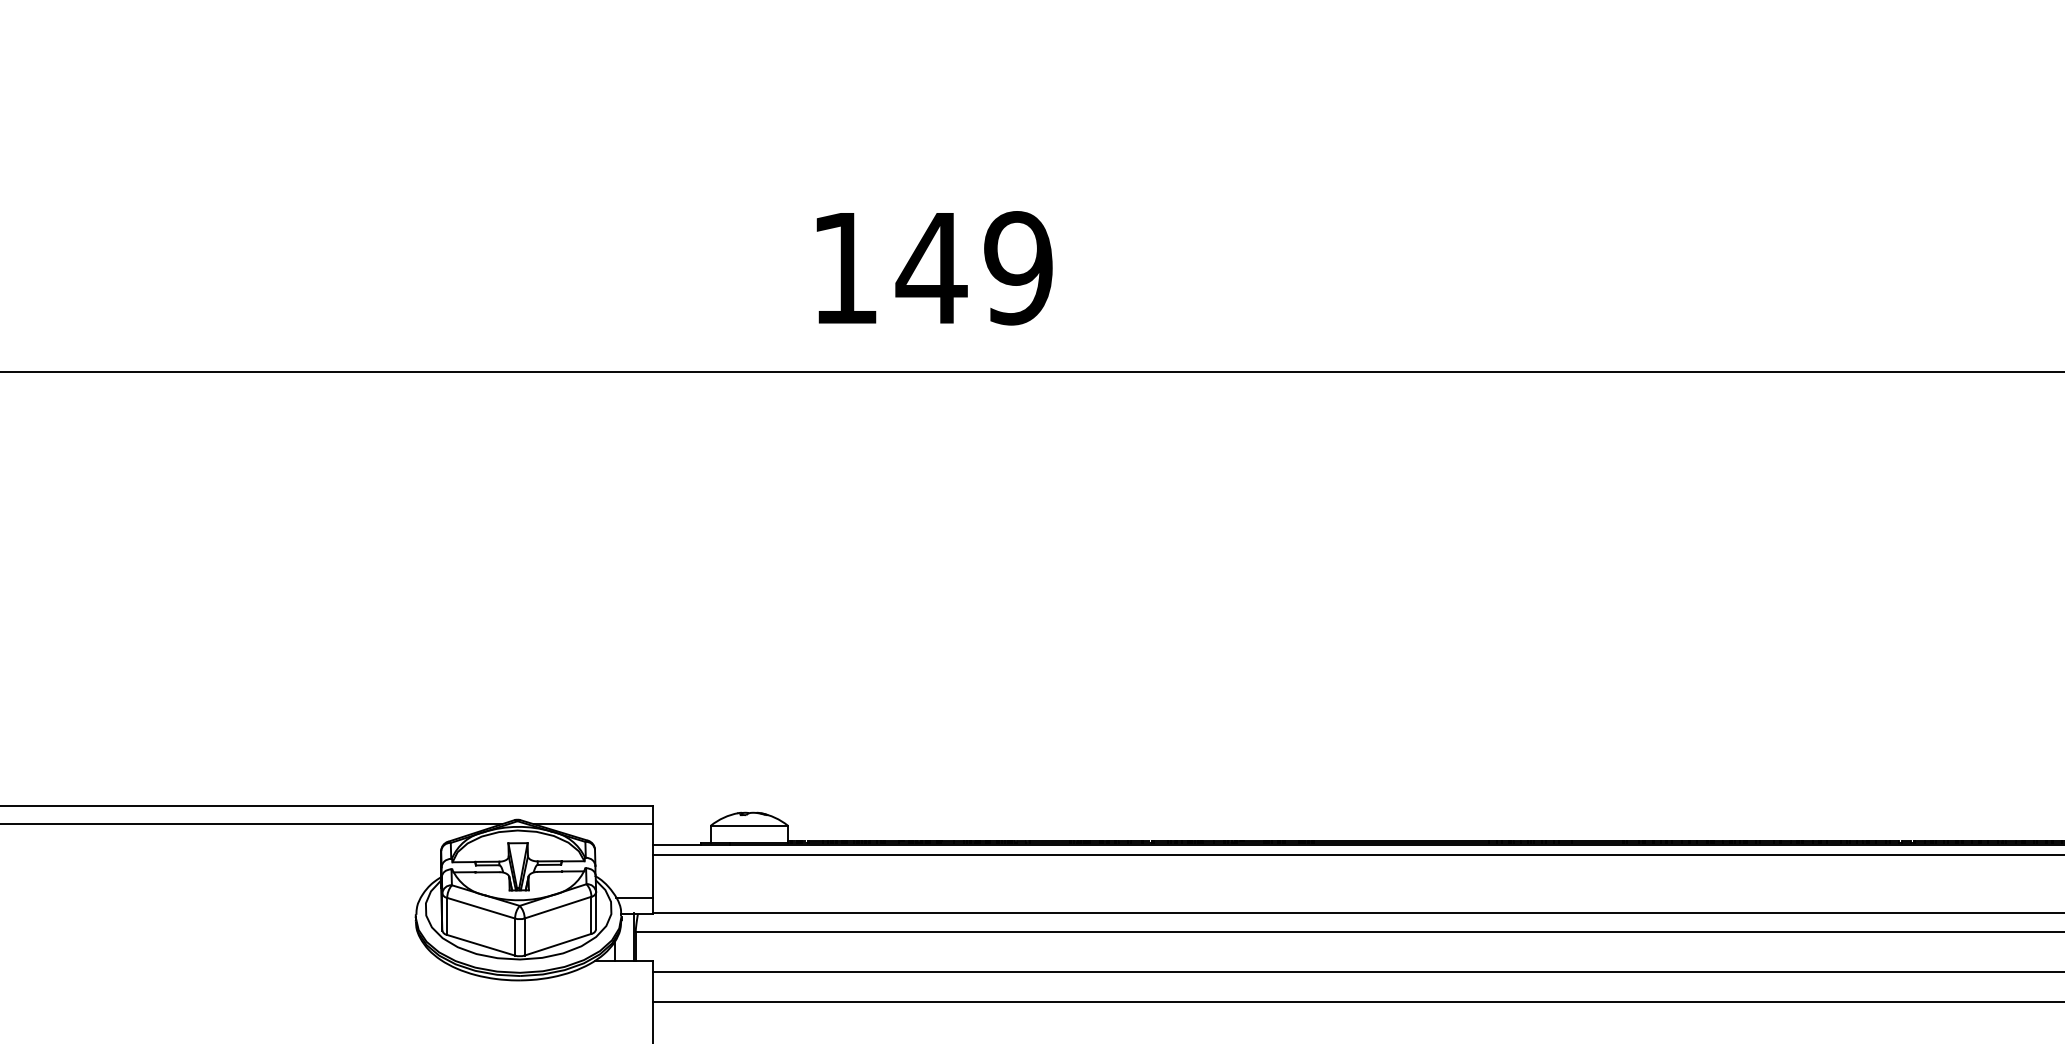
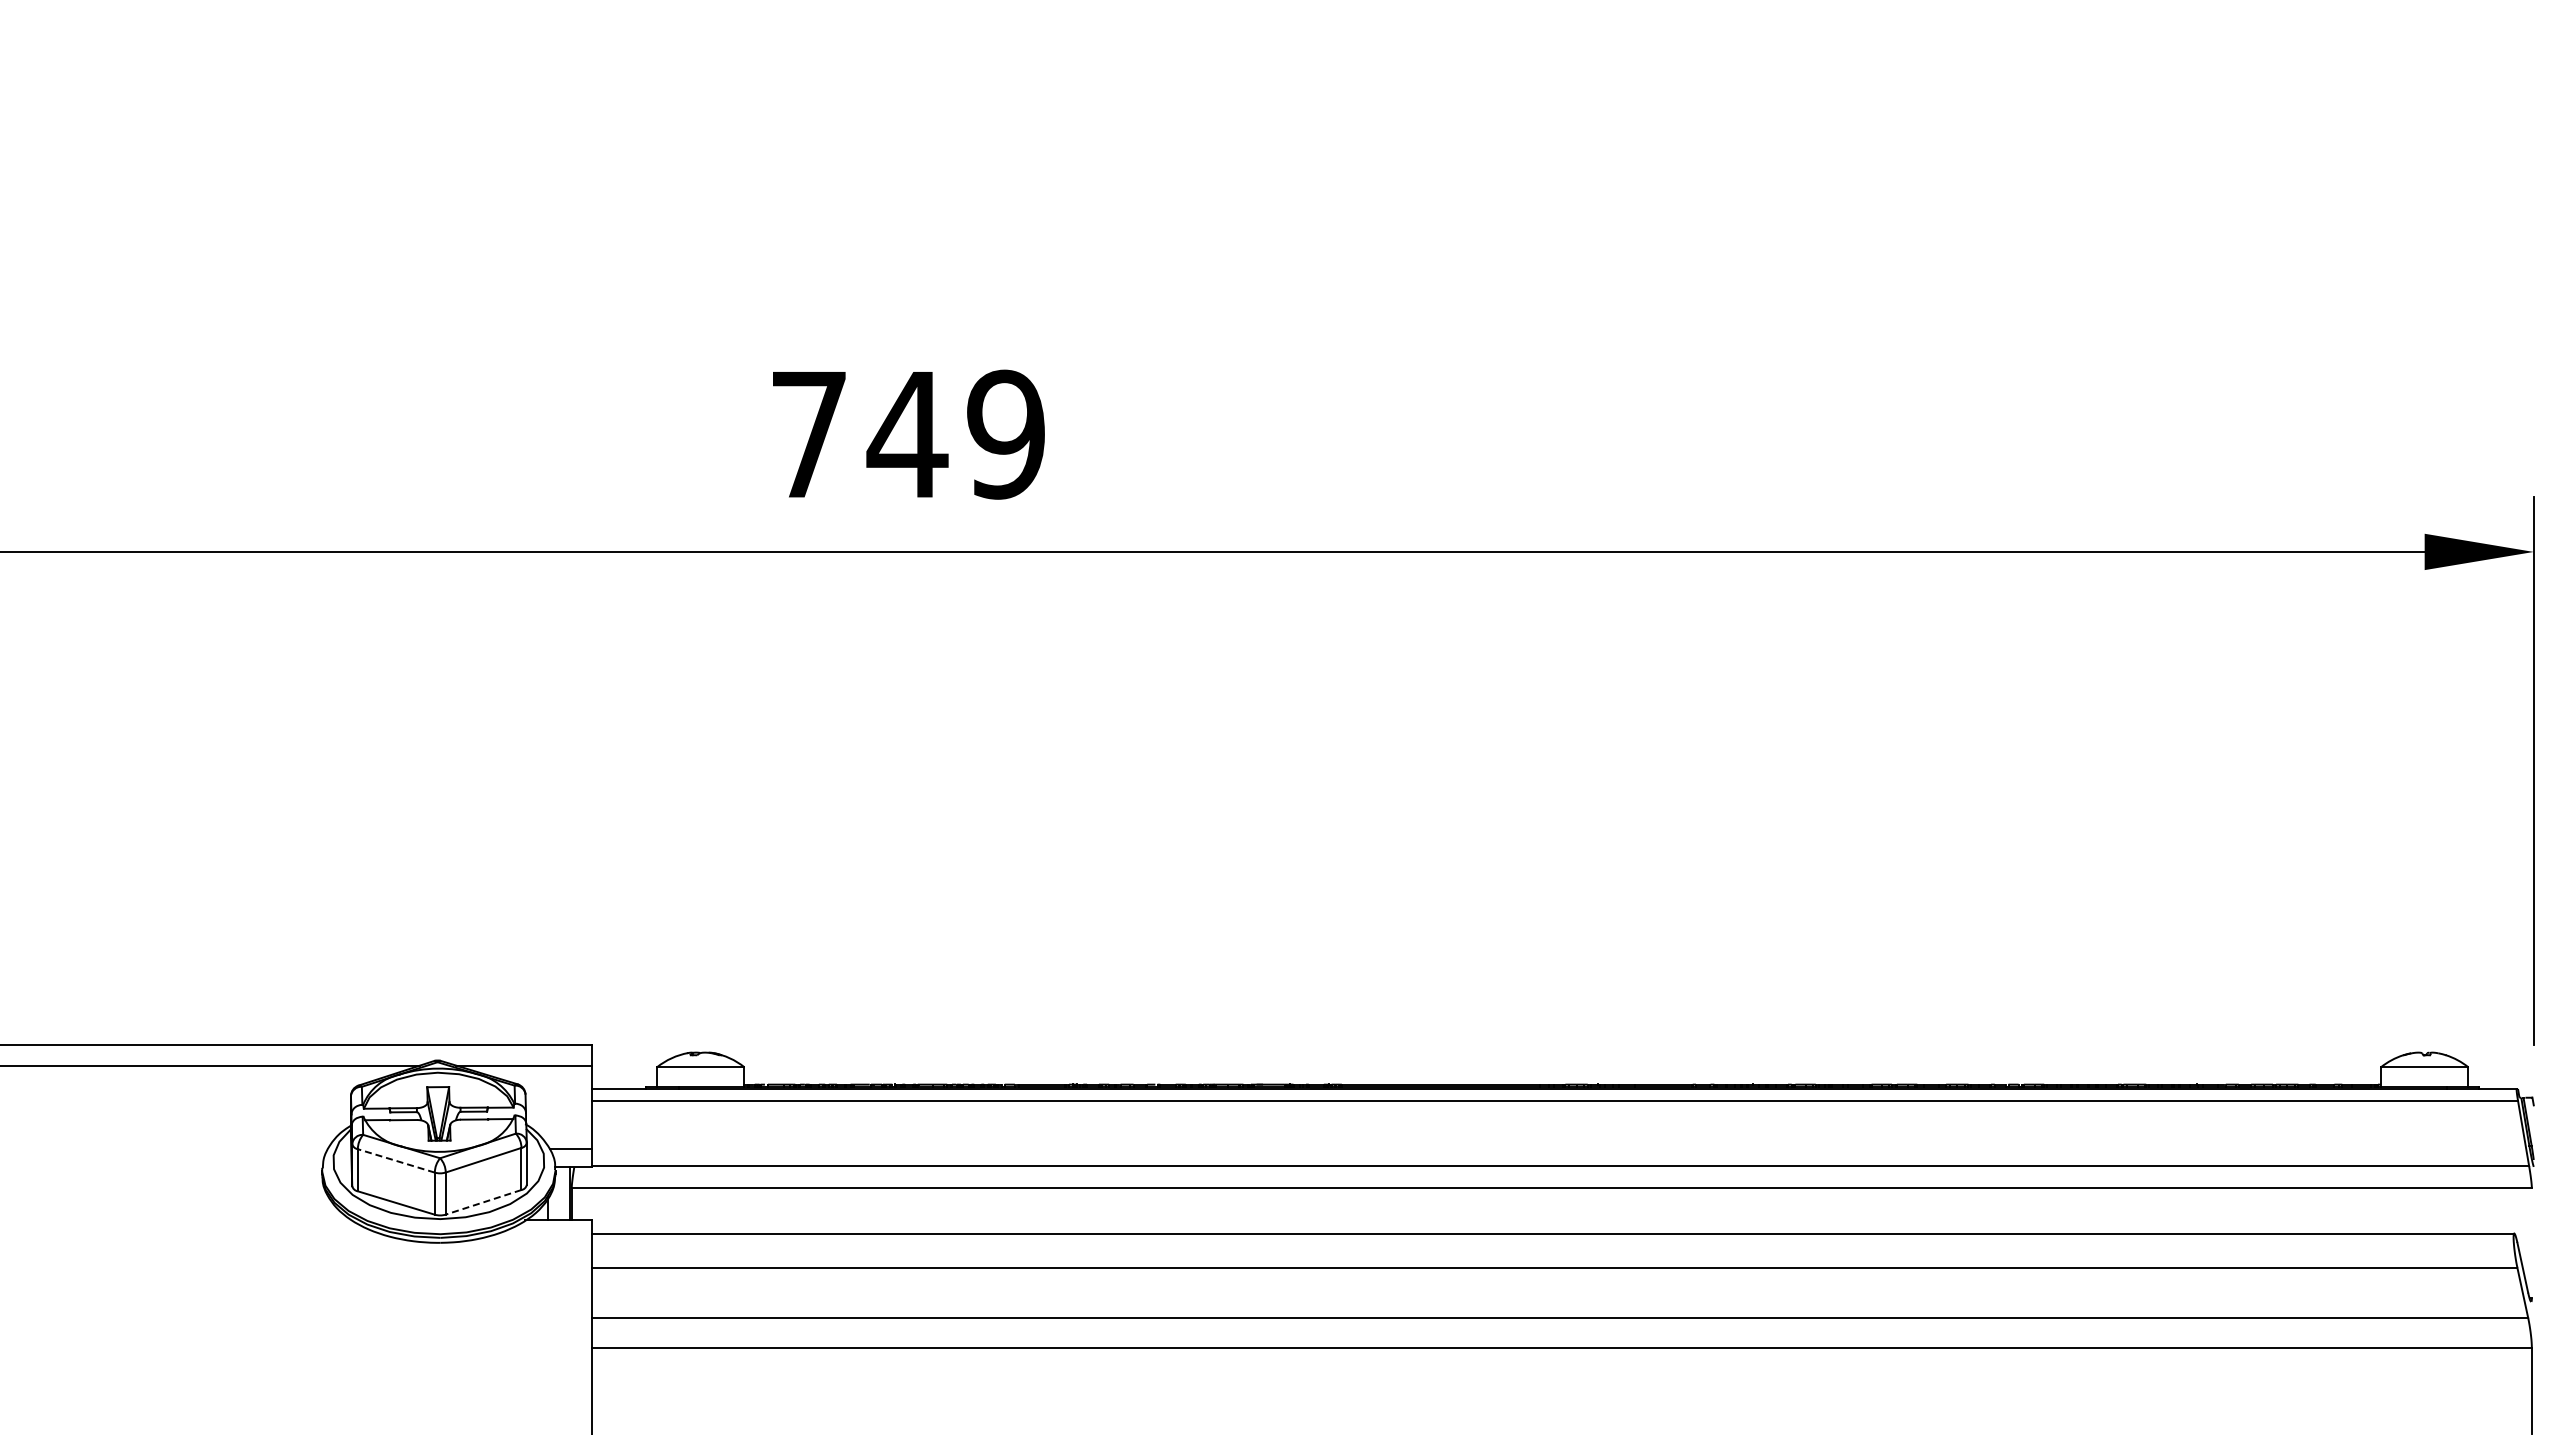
text: (845, 268) -> (809, 434), 149 -> 749
line: (480, 907) -> (395, 1160), solid -> dashed
line: (557, 944) -> (483, 1202), solid -> dashed

